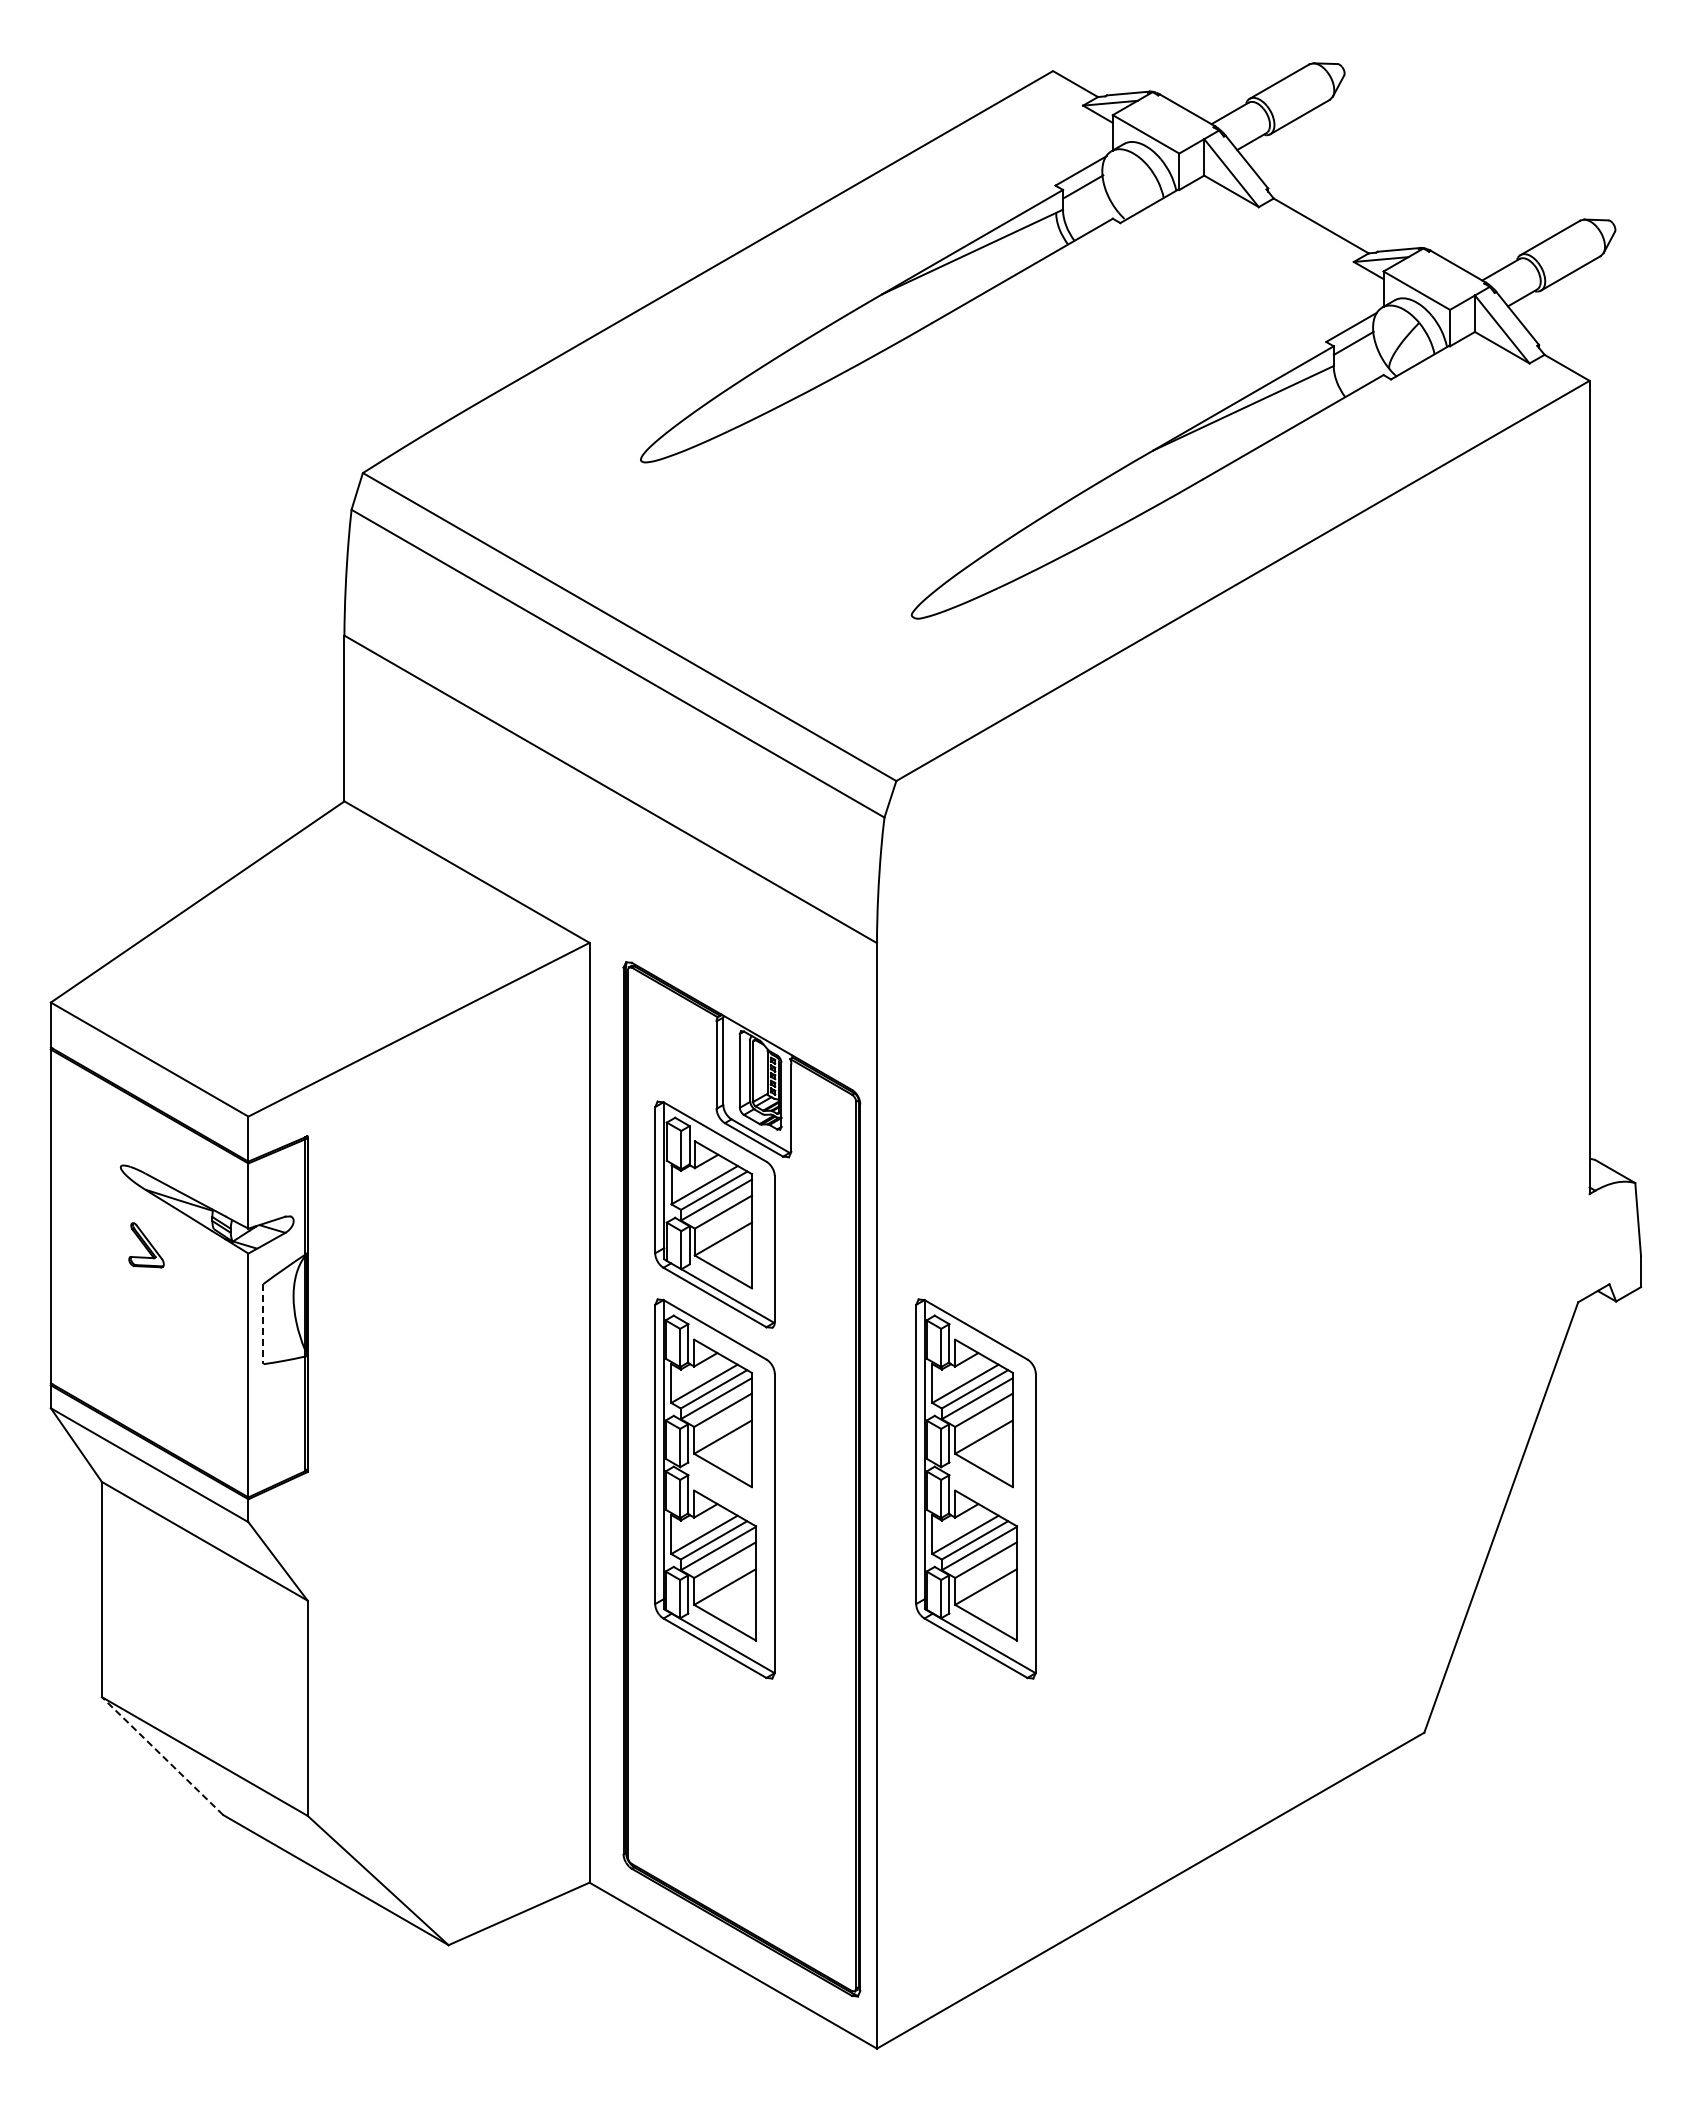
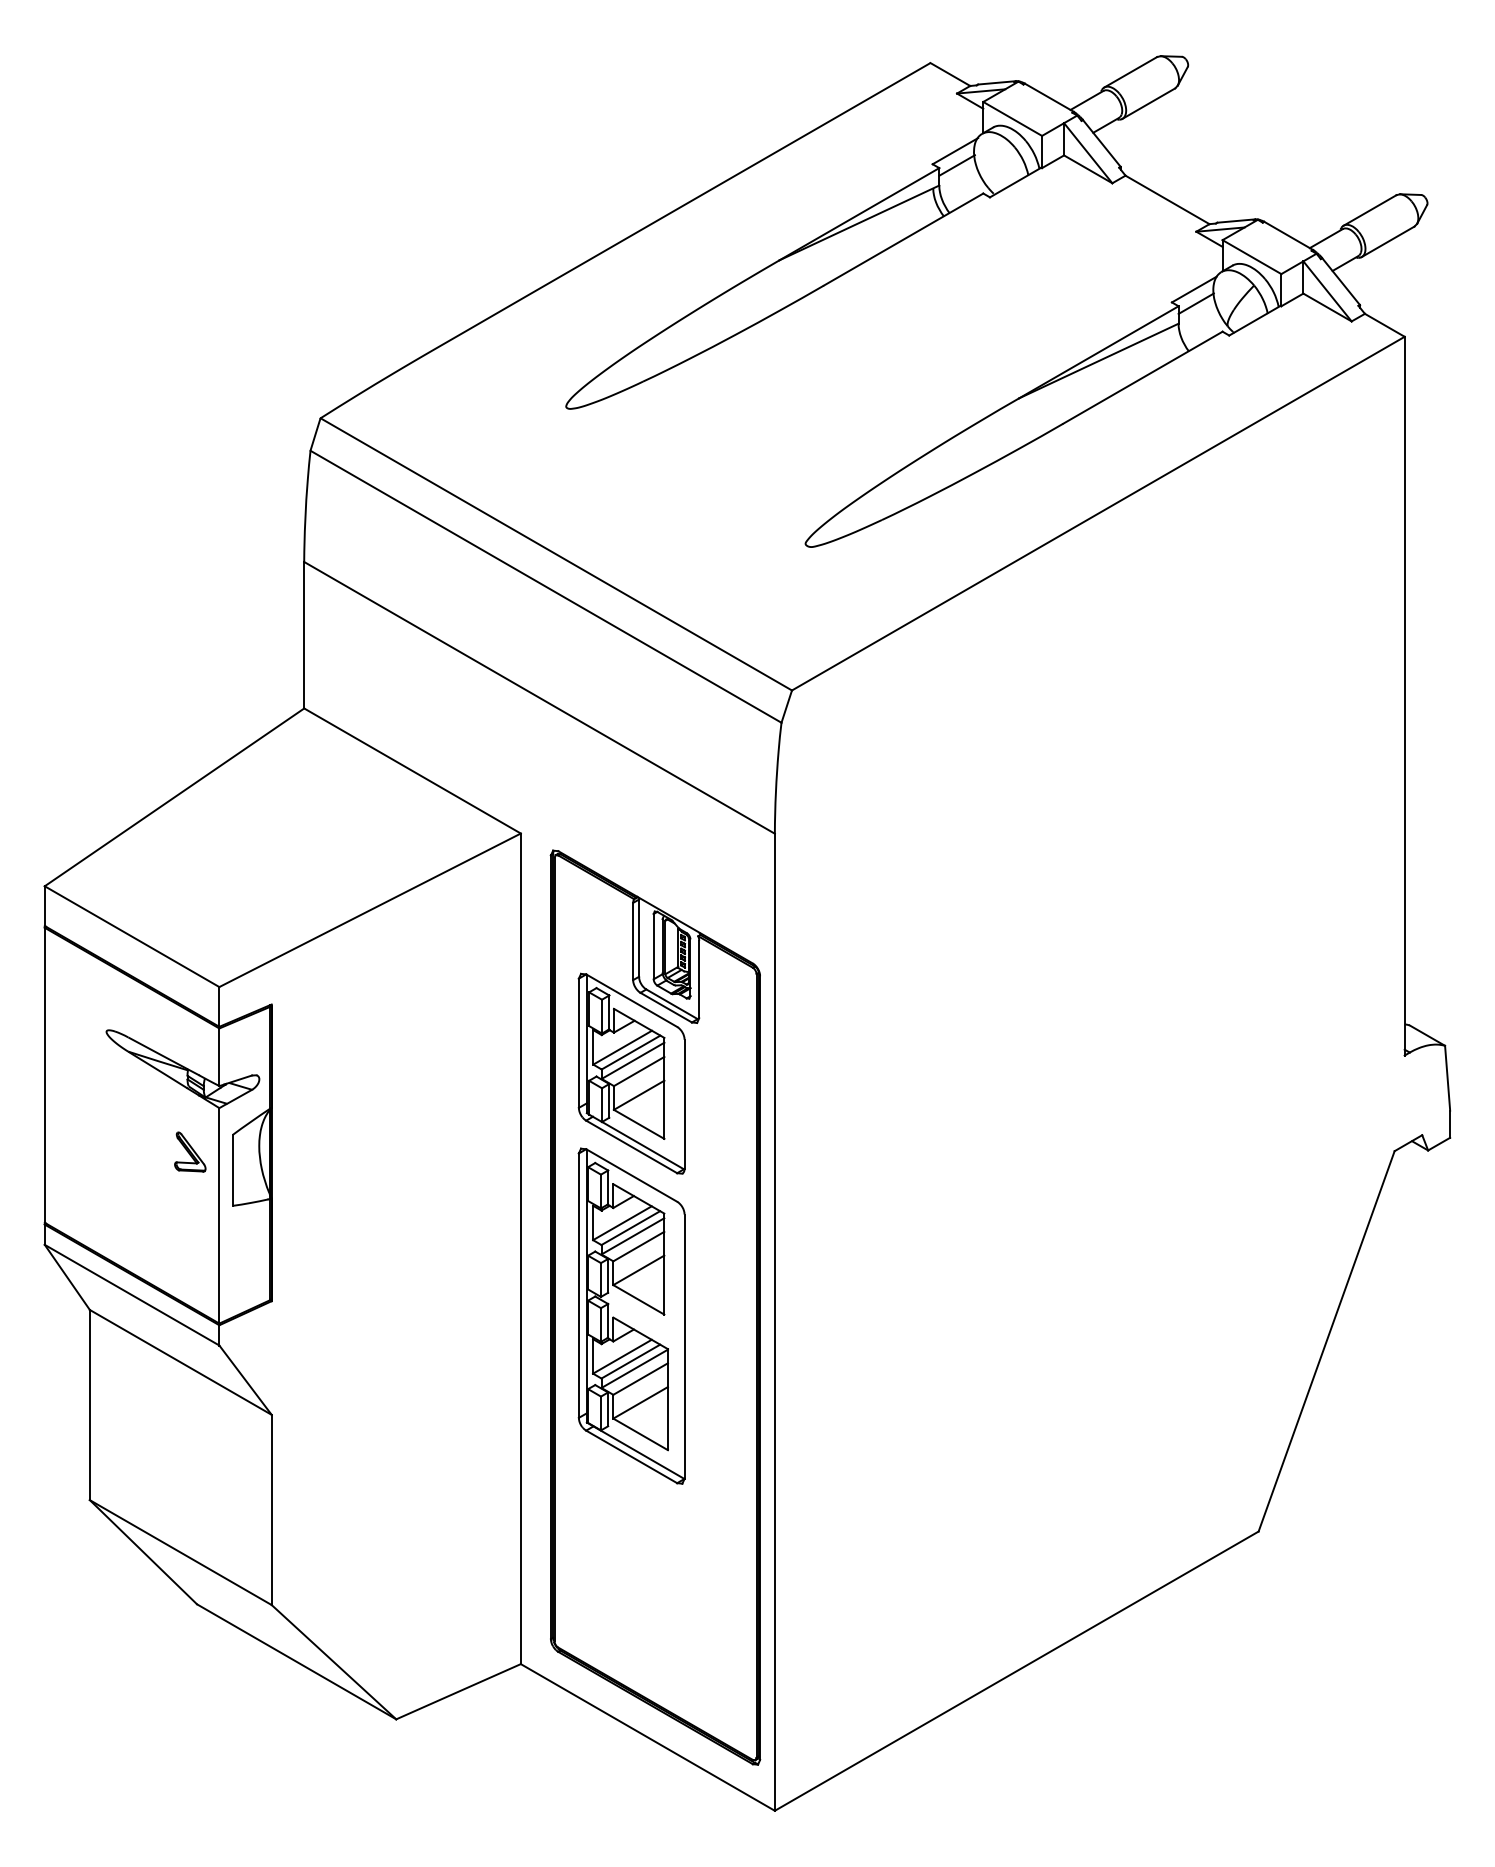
part: (146, 1245) -> (190, 1152), moved
line: (263, 1324) -> (232, 1170), dashed -> solid
part: (975, 1488) -> (861, 1315), removed
line: (162, 1756) -> (143, 1552), dashed -> solid

